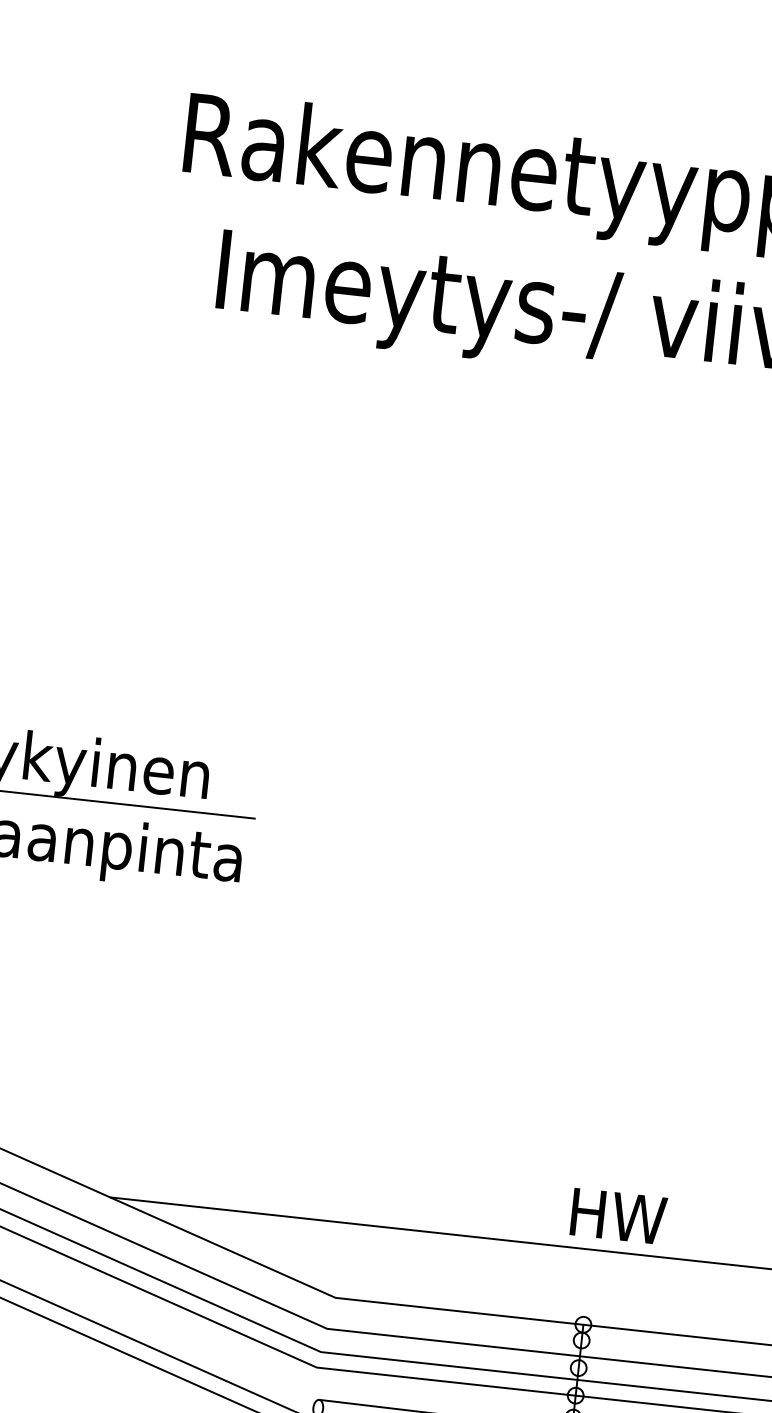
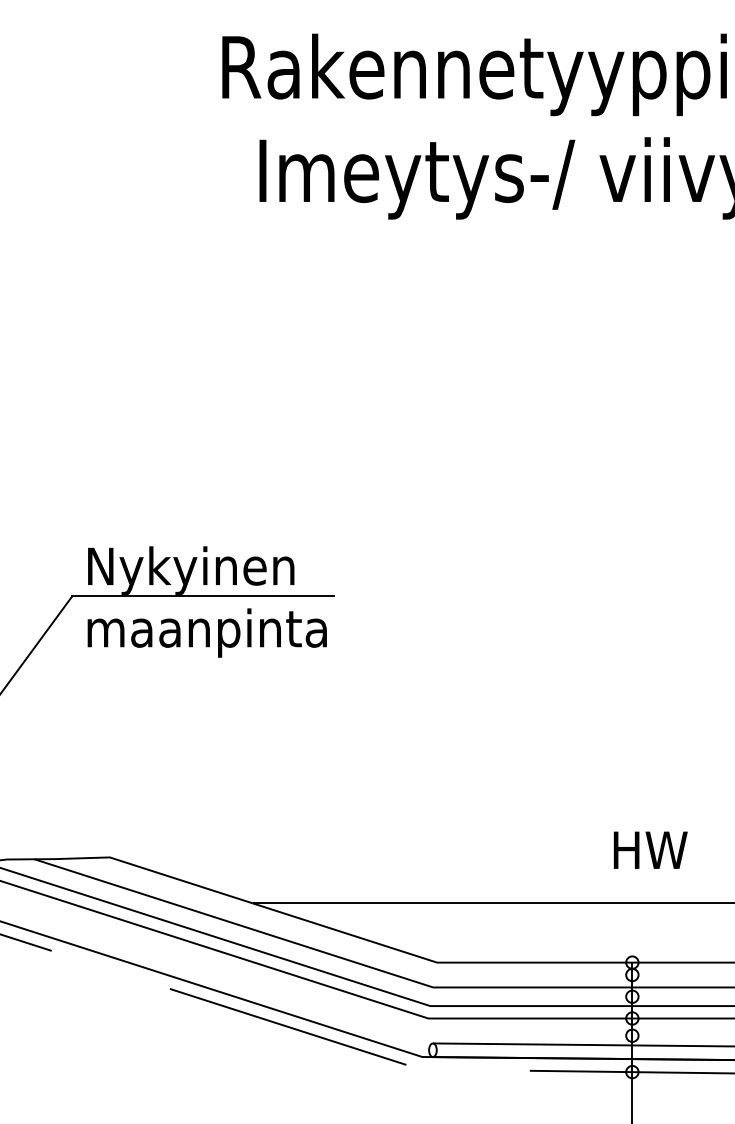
text: (618, 1215) -> (650, 849), moved

